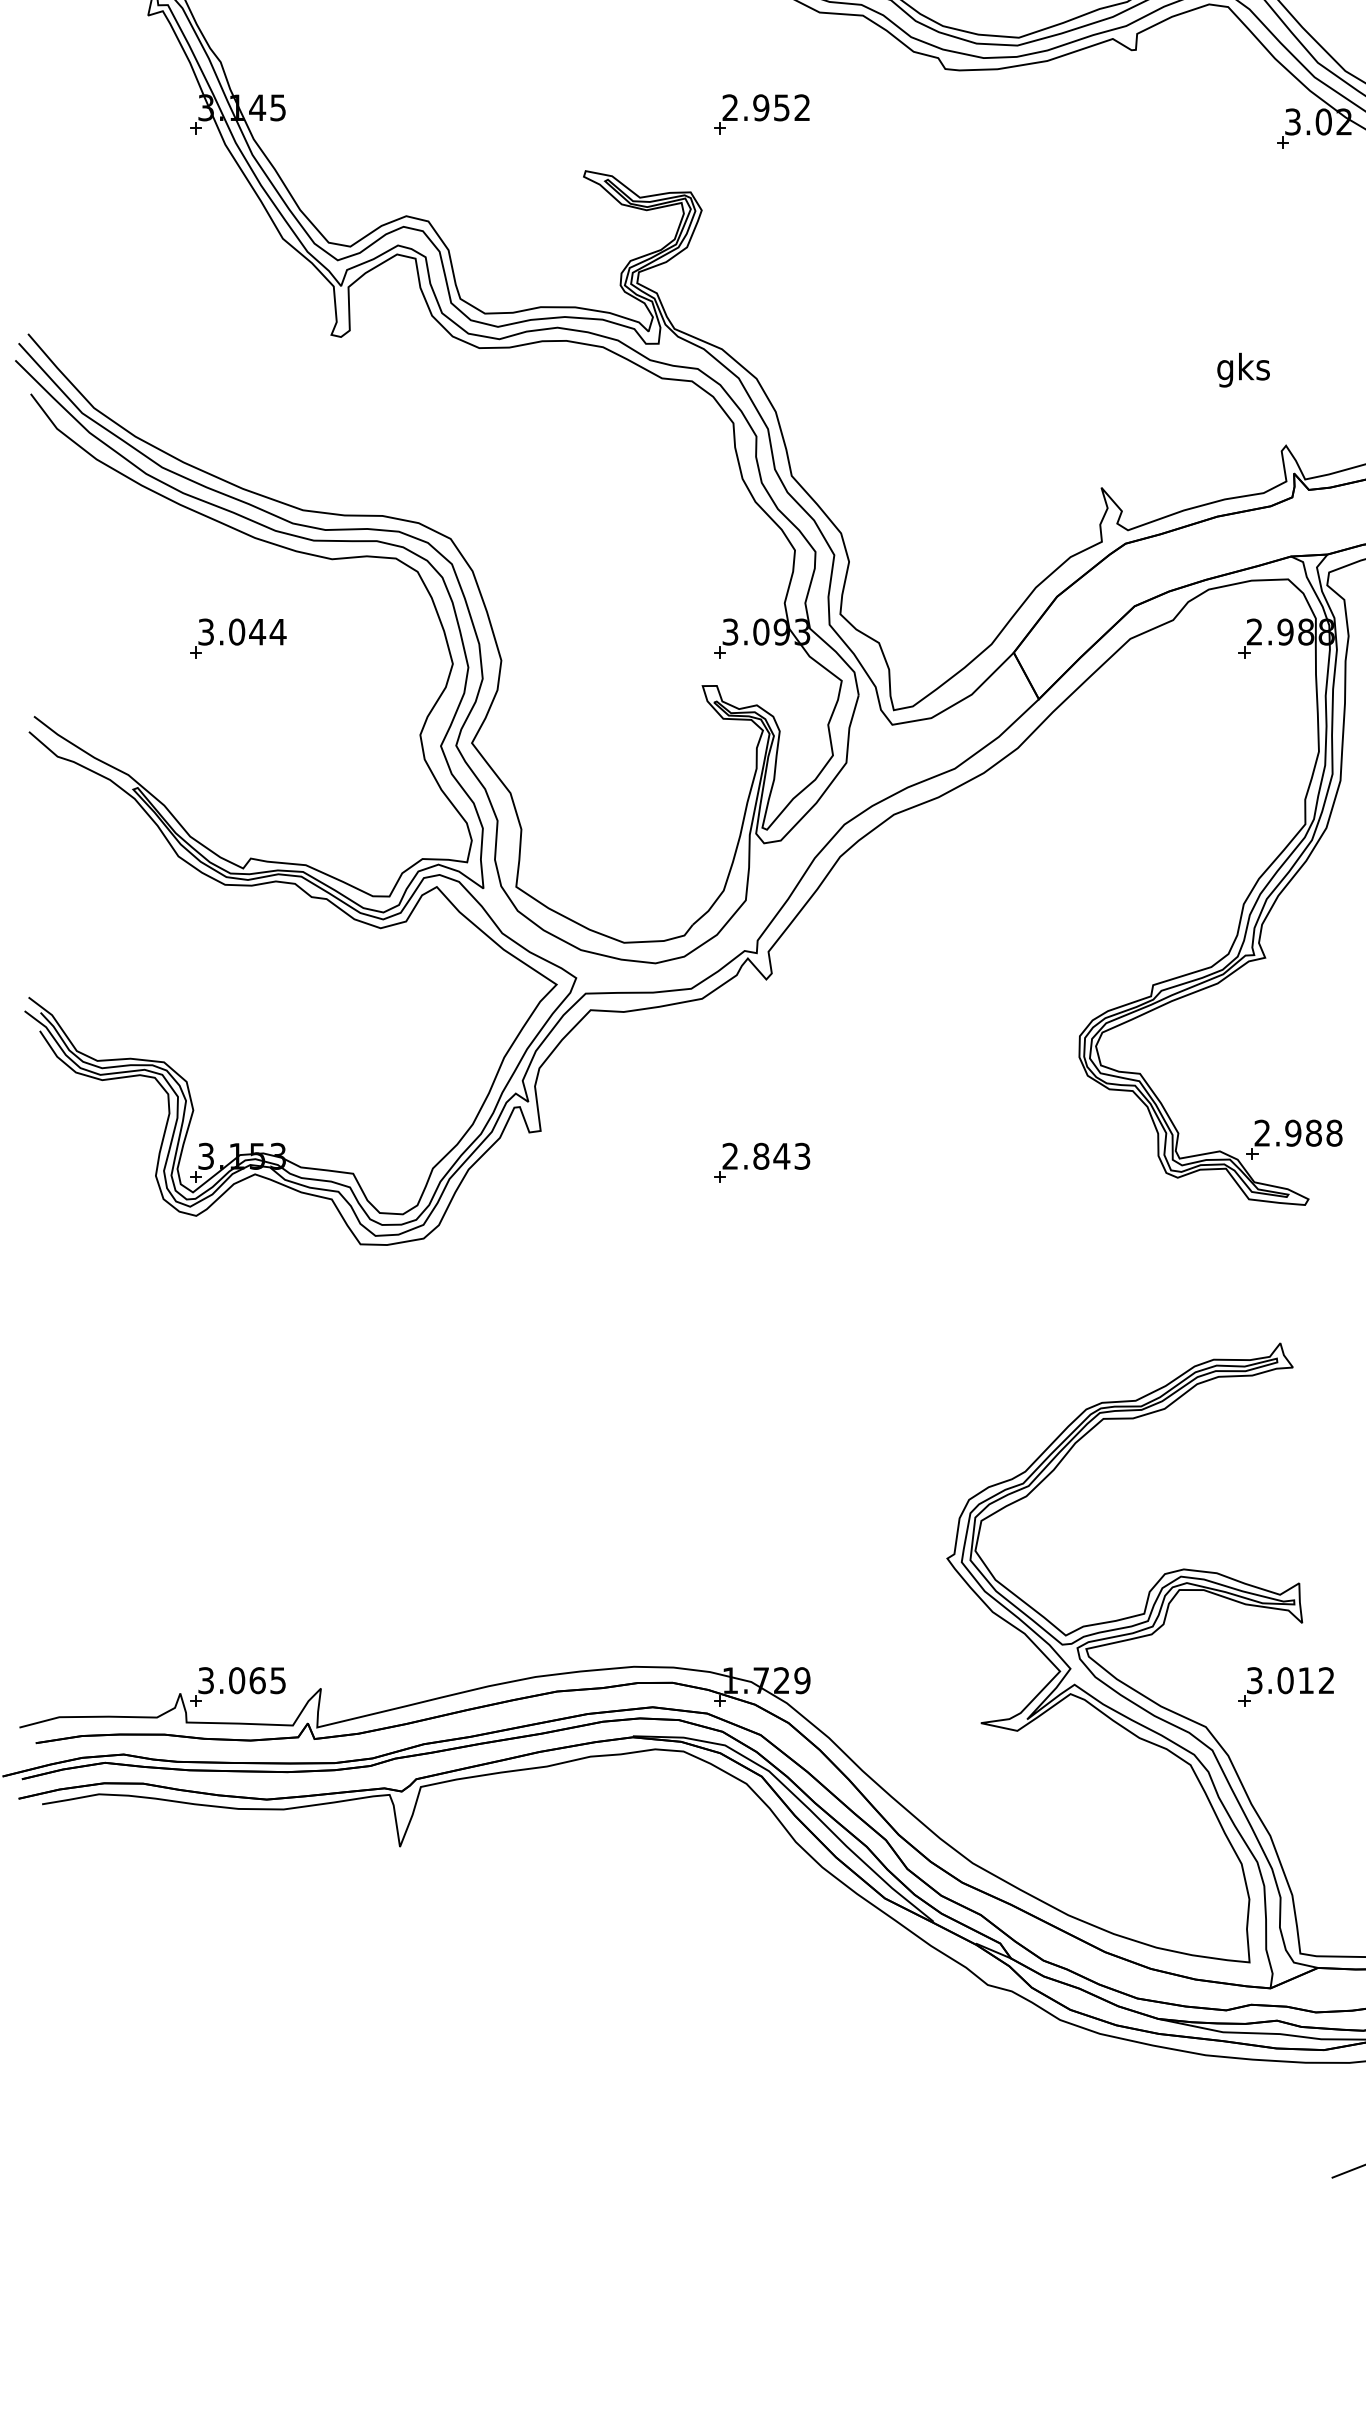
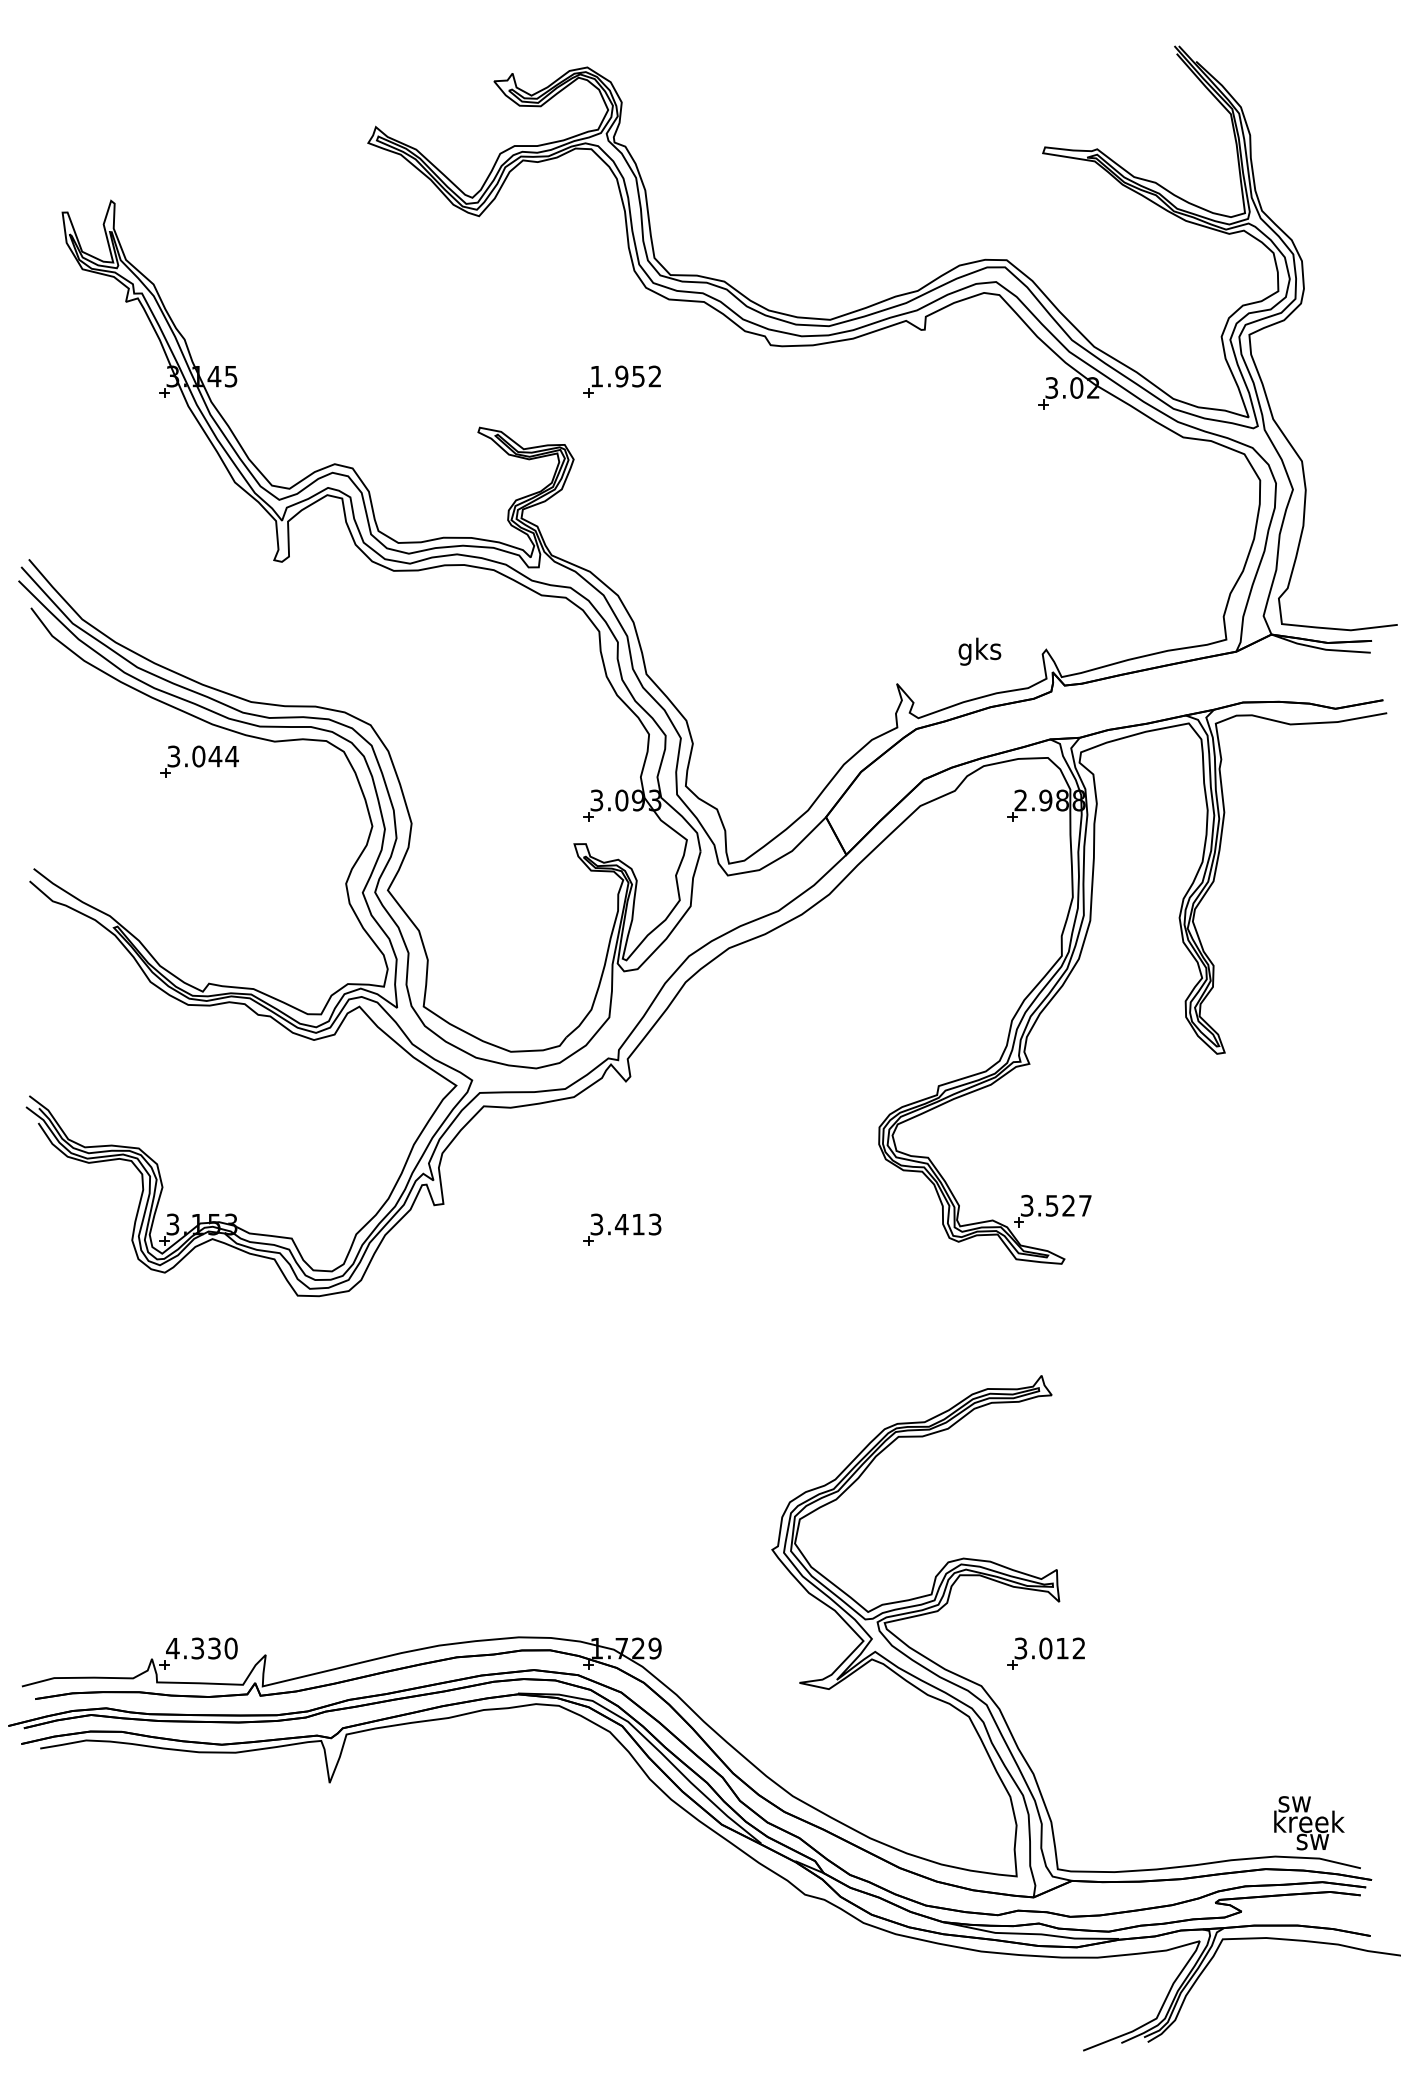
text: (729, 107) -> (596, 376), 2.952 -> 1.952
text: (1243, 369) -> (979, 651), moved
part: (237, 638) -> (199, 761), moved
text: (1298, 1132) -> (1056, 1205), 2.988 -> 3.527
text: (755, 1156) -> (617, 1224), 2.843 -> 3.413
text: (241, 1680) -> (201, 1648), 3.065 -> 4.330

